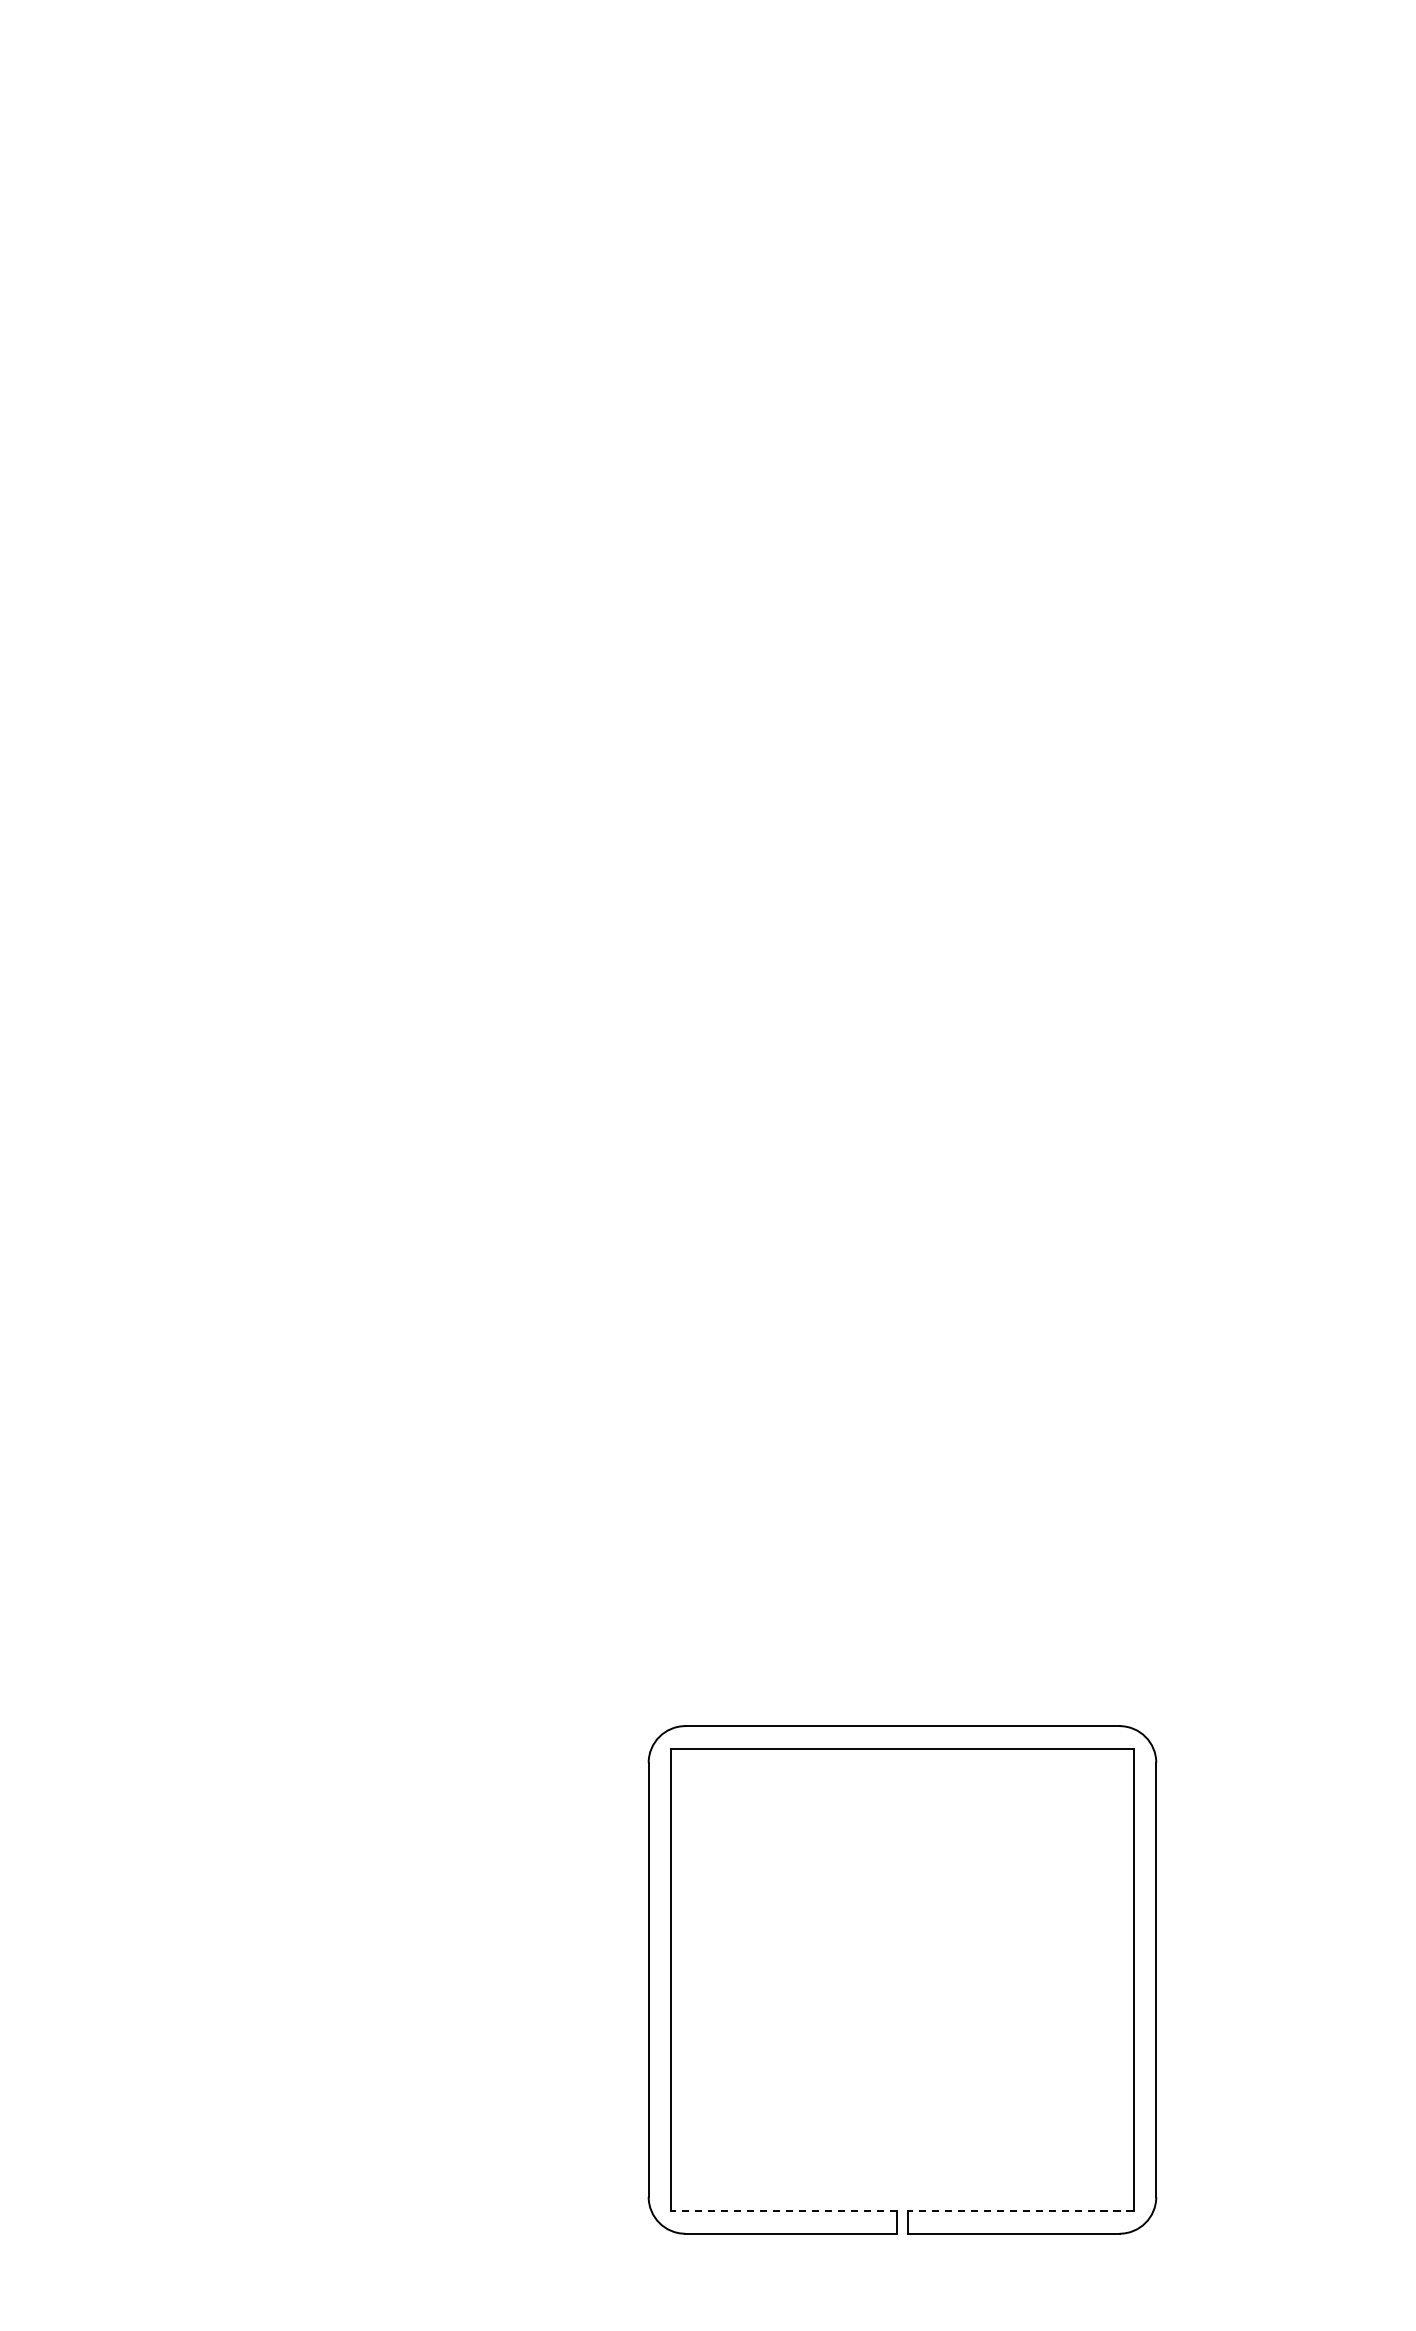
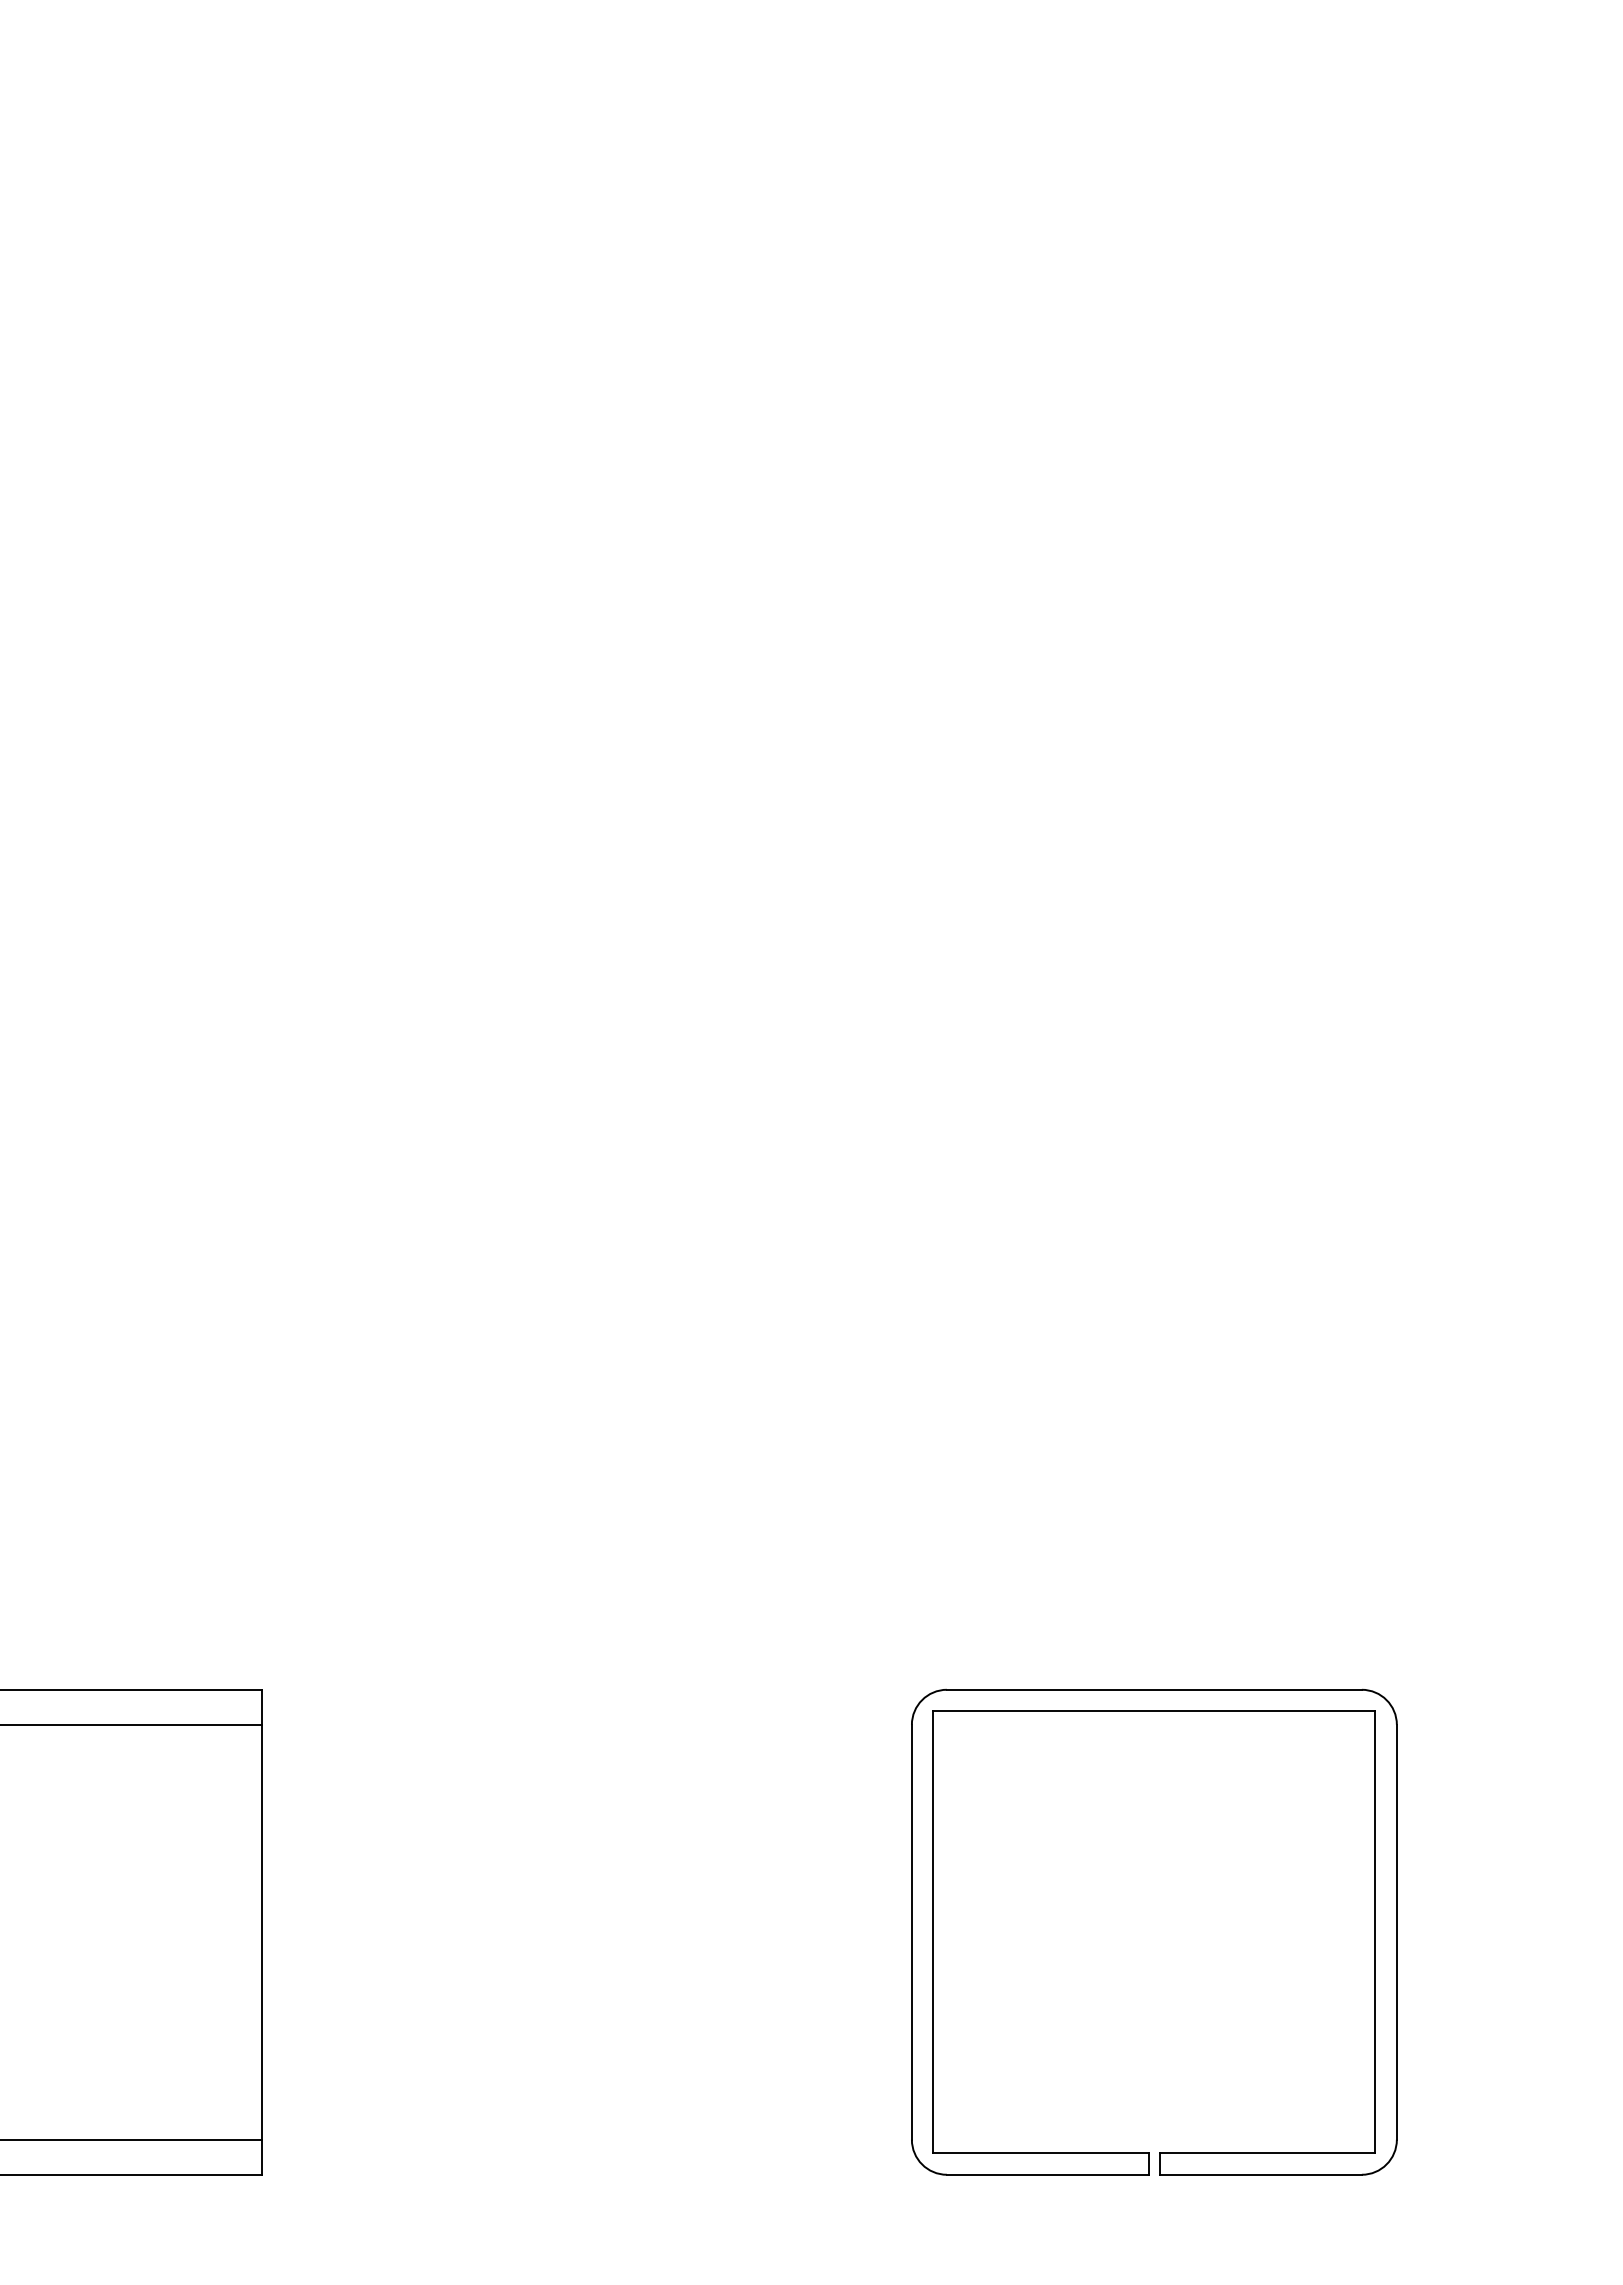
line: (784, 2211) -> (1041, 2153), dashed -> solid
line: (1020, 2211) -> (1267, 2153), dashed -> solid

